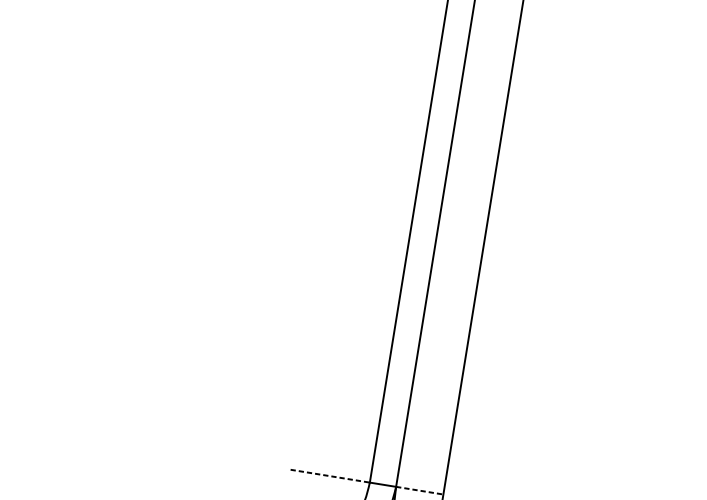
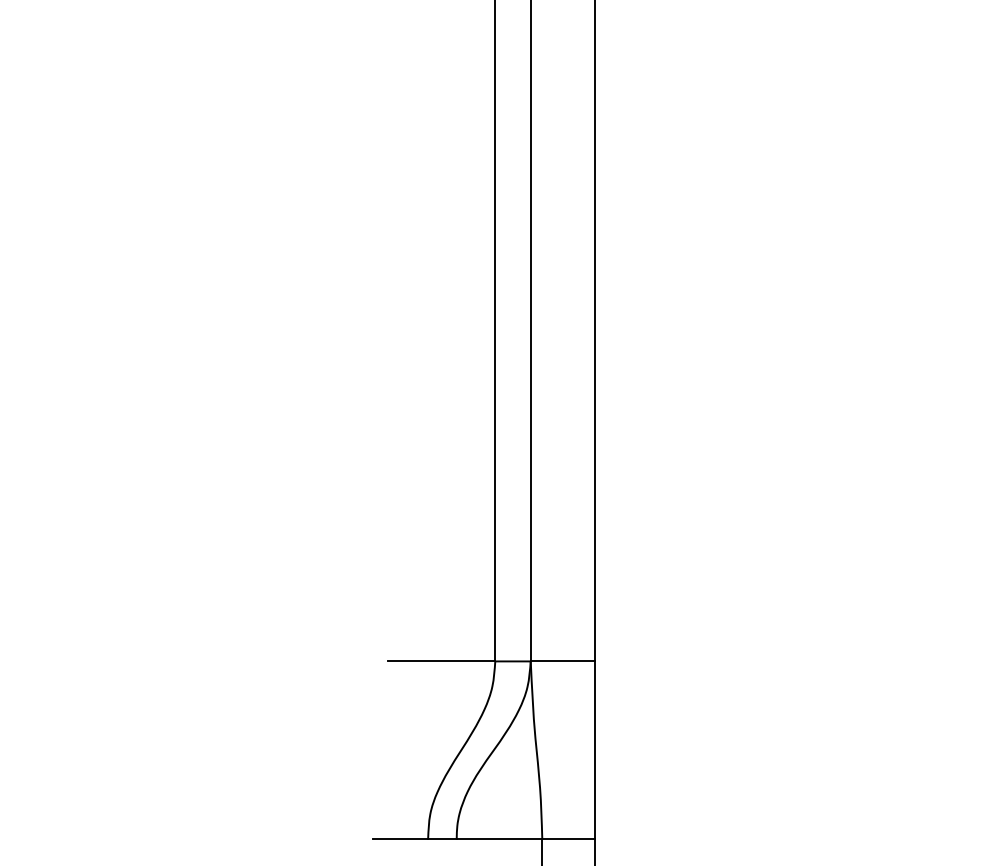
line: (330, 476) -> (442, 661), dashed -> solid
line: (419, 490) -> (562, 661), dashed -> solid

